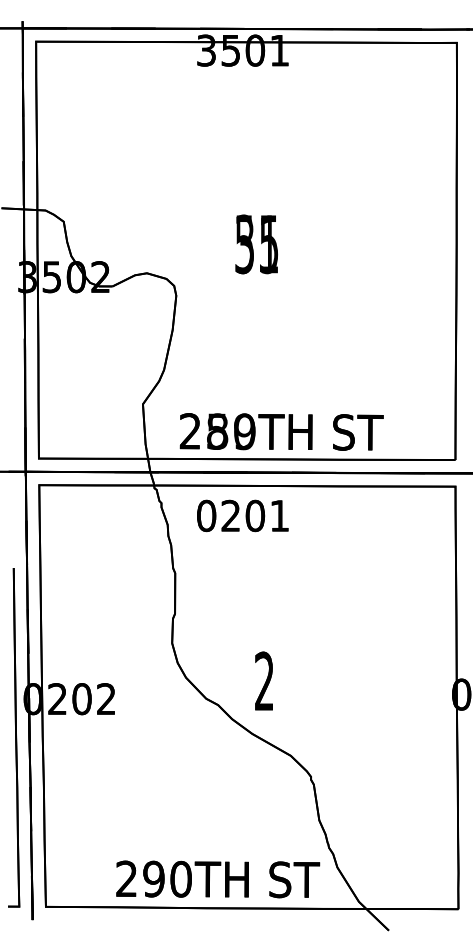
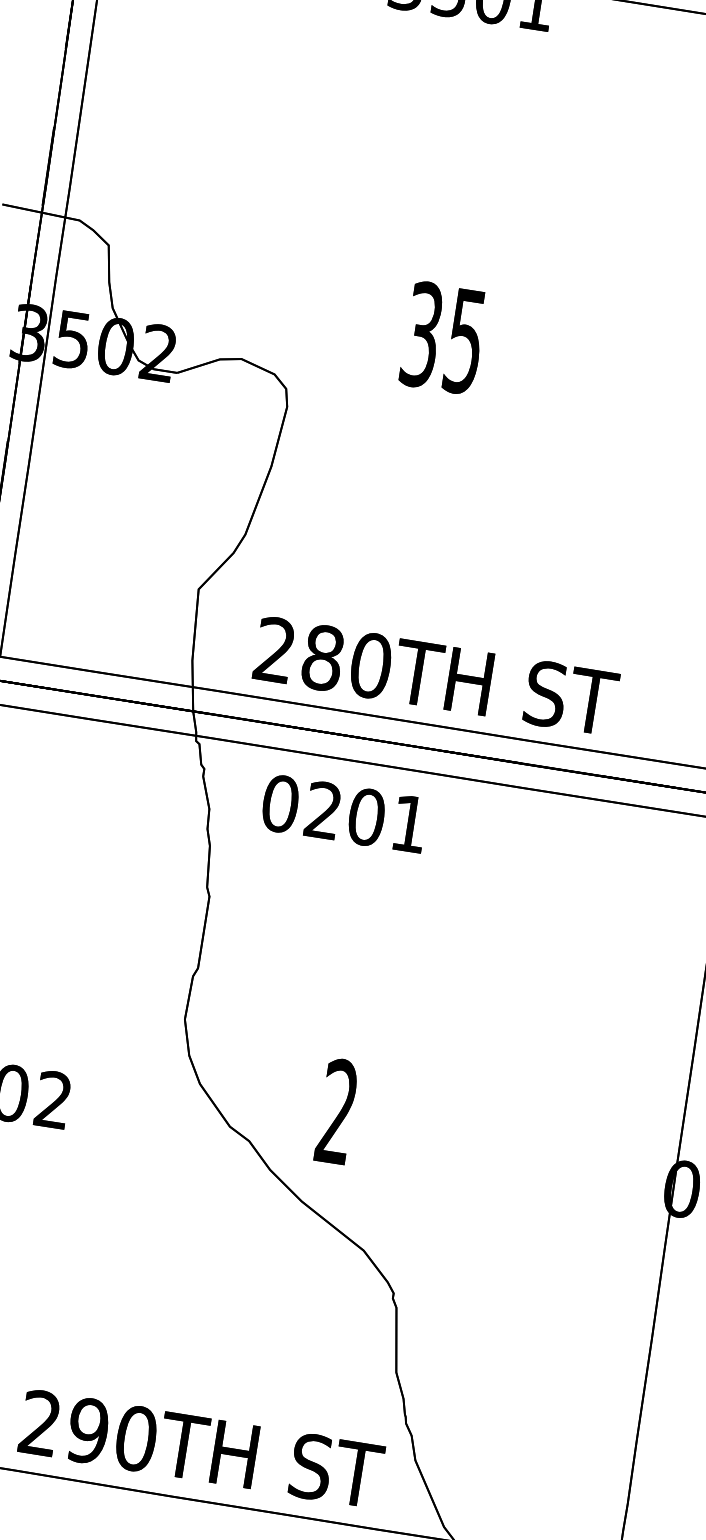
text: (256, 244) -> (442, 338), 51 -> 35
text: (231, 431) -> (347, 661), 259TH -> 280TH

